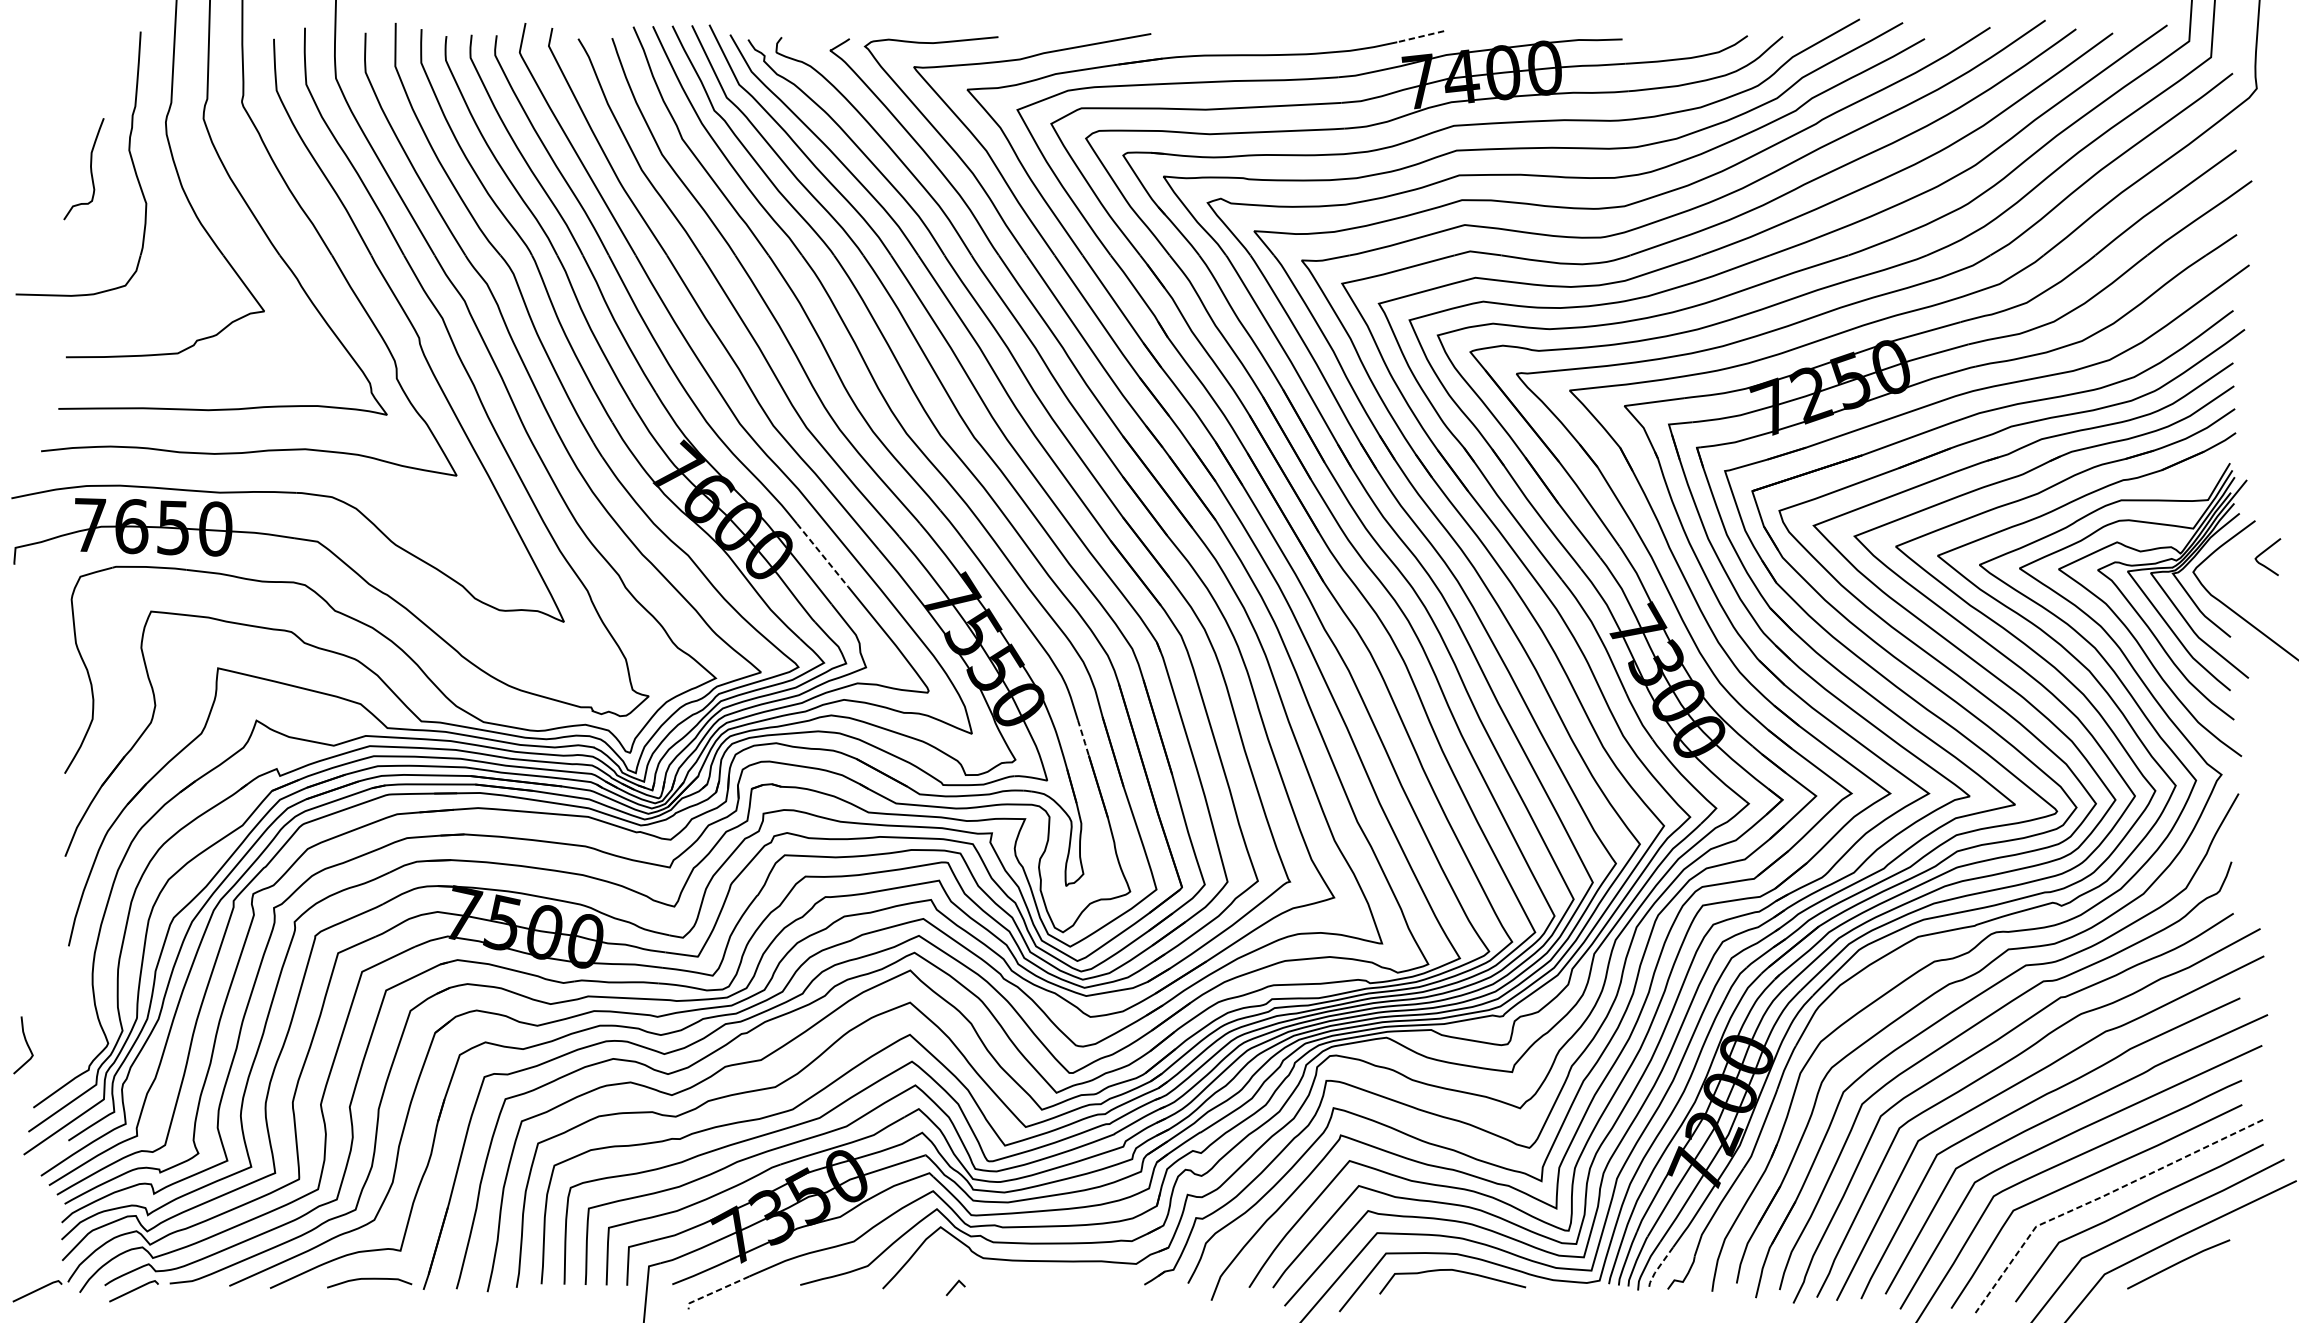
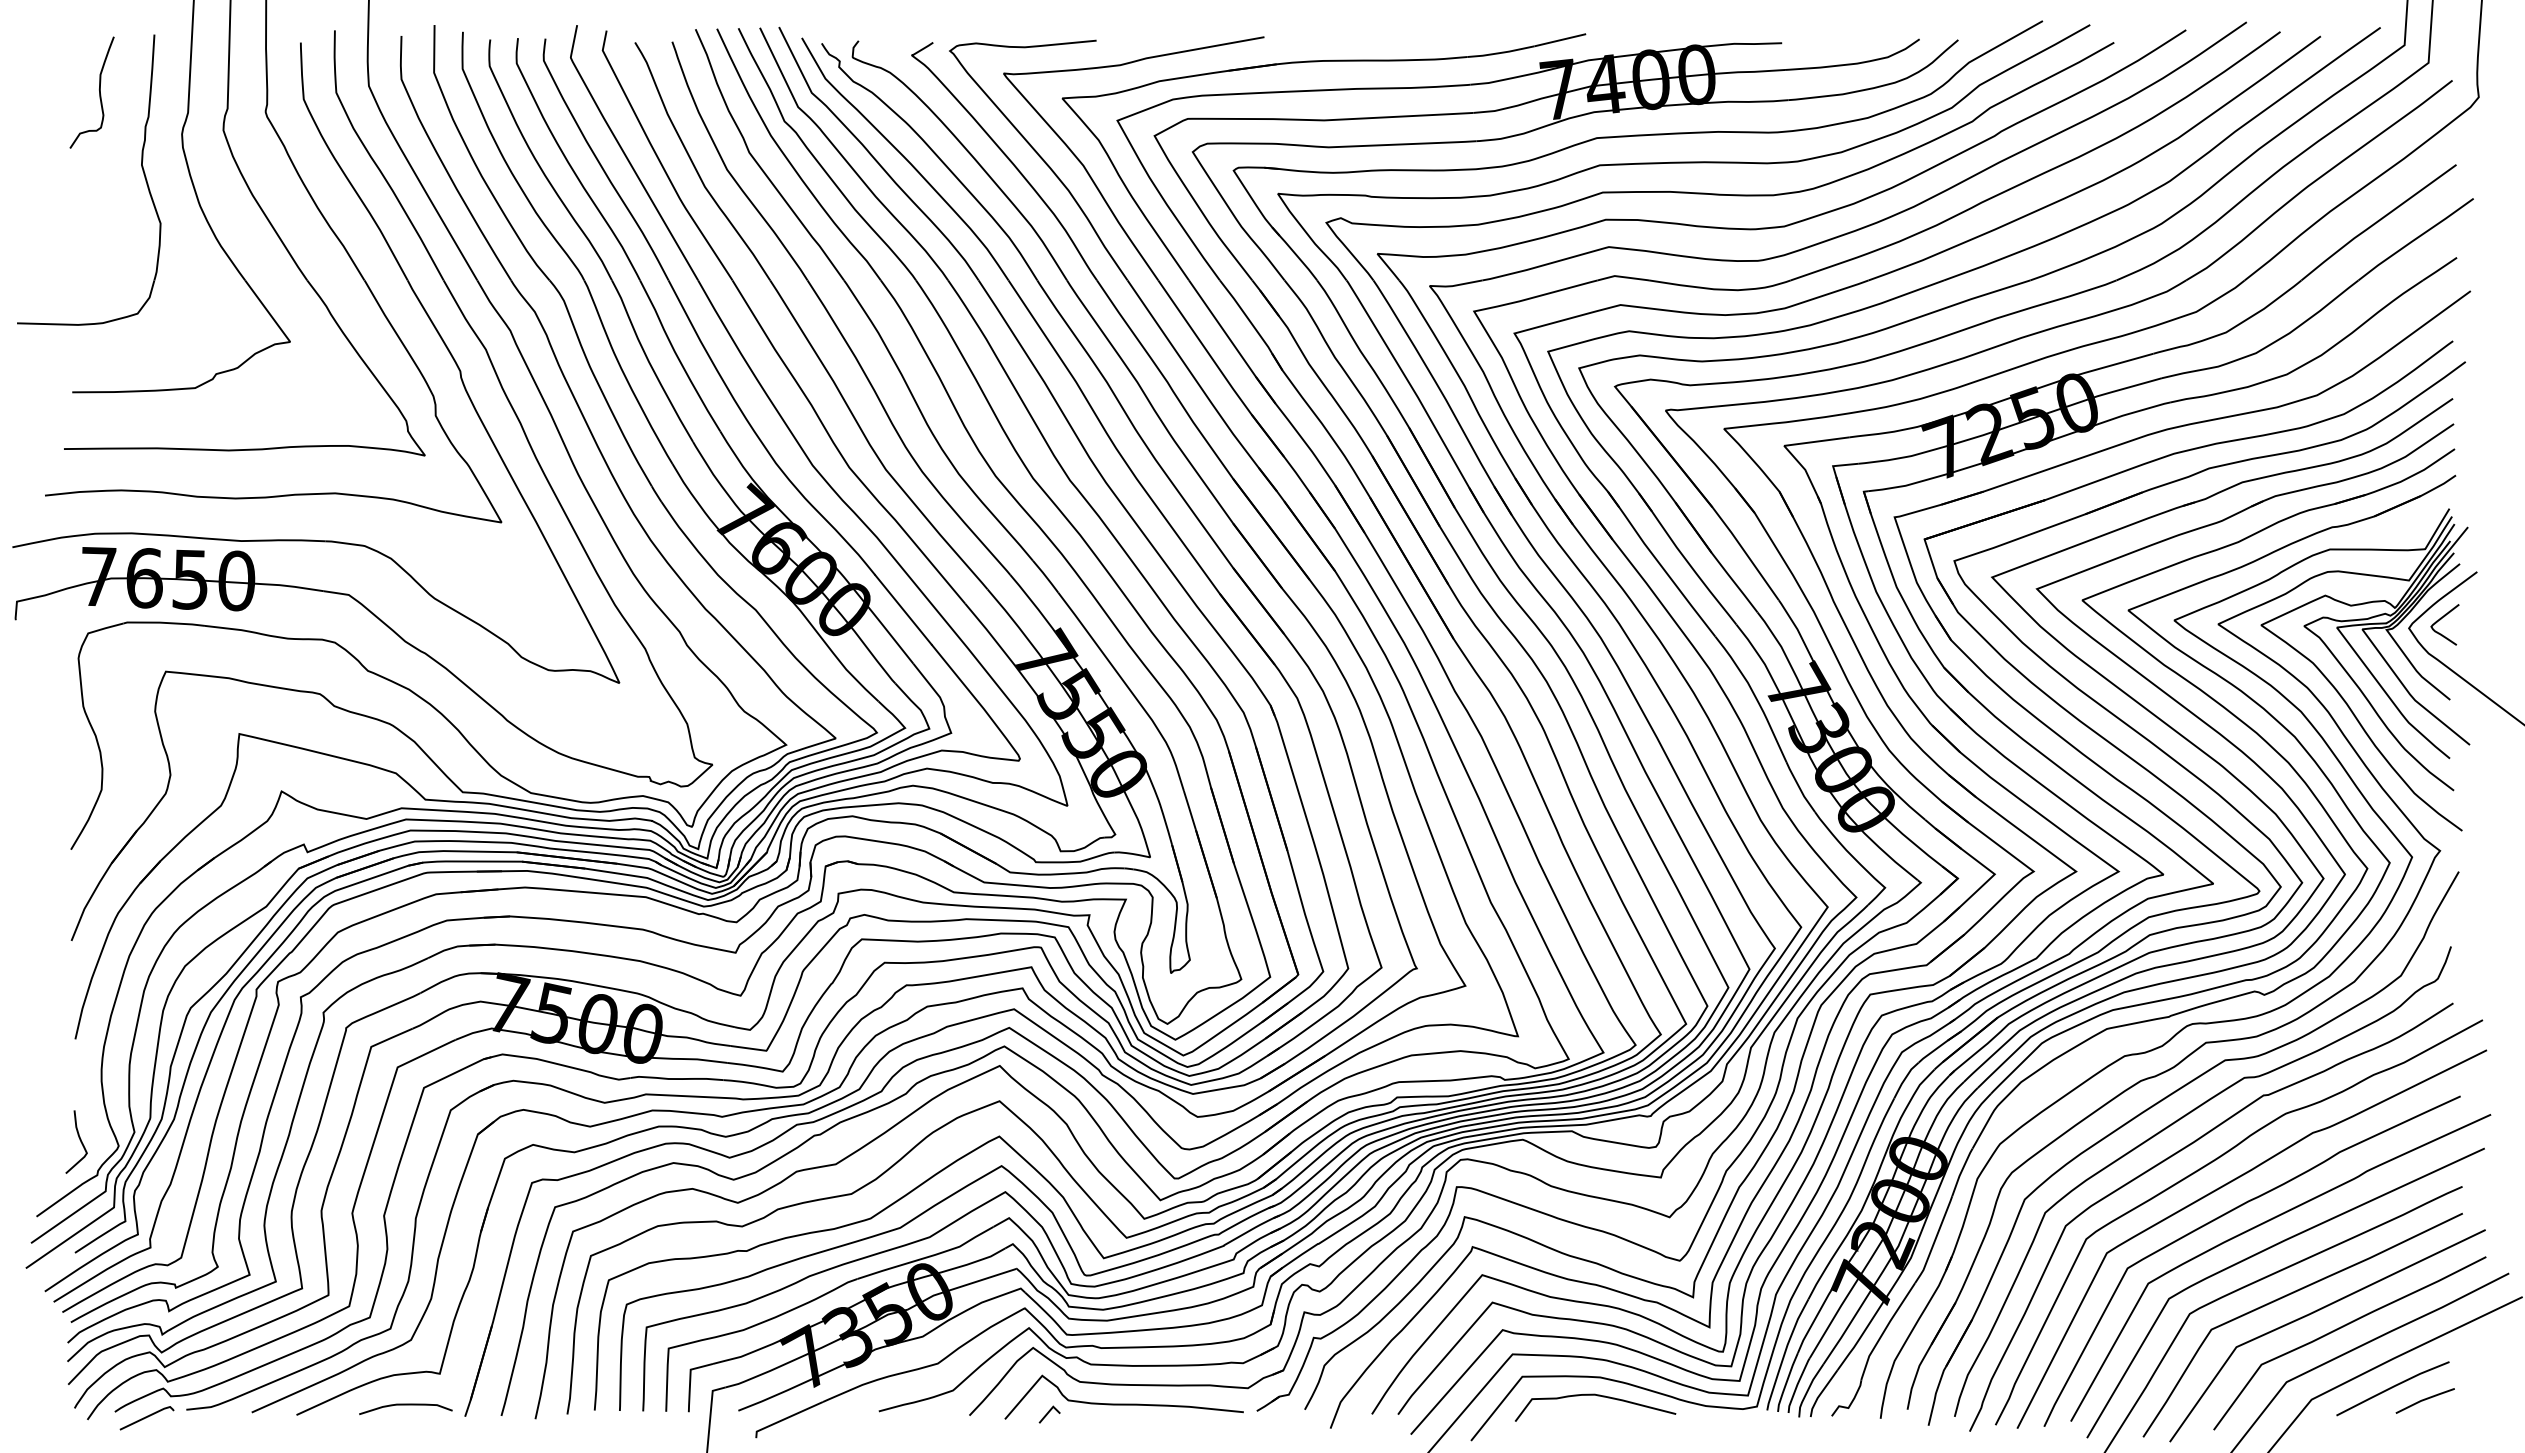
line: (1419, 36) -> (1559, 40), dashed -> solid
curve: (90, 168) -> (99, 92), moved
curve: (2263, 553) -> (2440, 620), moved
line: (822, 554) -> (903, 609), dashed -> solid
line: (1083, 737) -> (1190, 810), dashed -> solid
curve: (26, 1043) -> (79, 1140), moved
line: (2102, 1196) -> (2309, 1314), dashed -> solid
line: (1657, 1269) -> (1820, 1394), dashed -> solid
line: (2207, 1275) -> (2424, 1400), added
curve: (1022, 1277) -> (1123, 1403), added
line: (36, 1291) -> (40, 1418), removed
line: (715, 1291) -> (785, 1418), dashed -> solid

